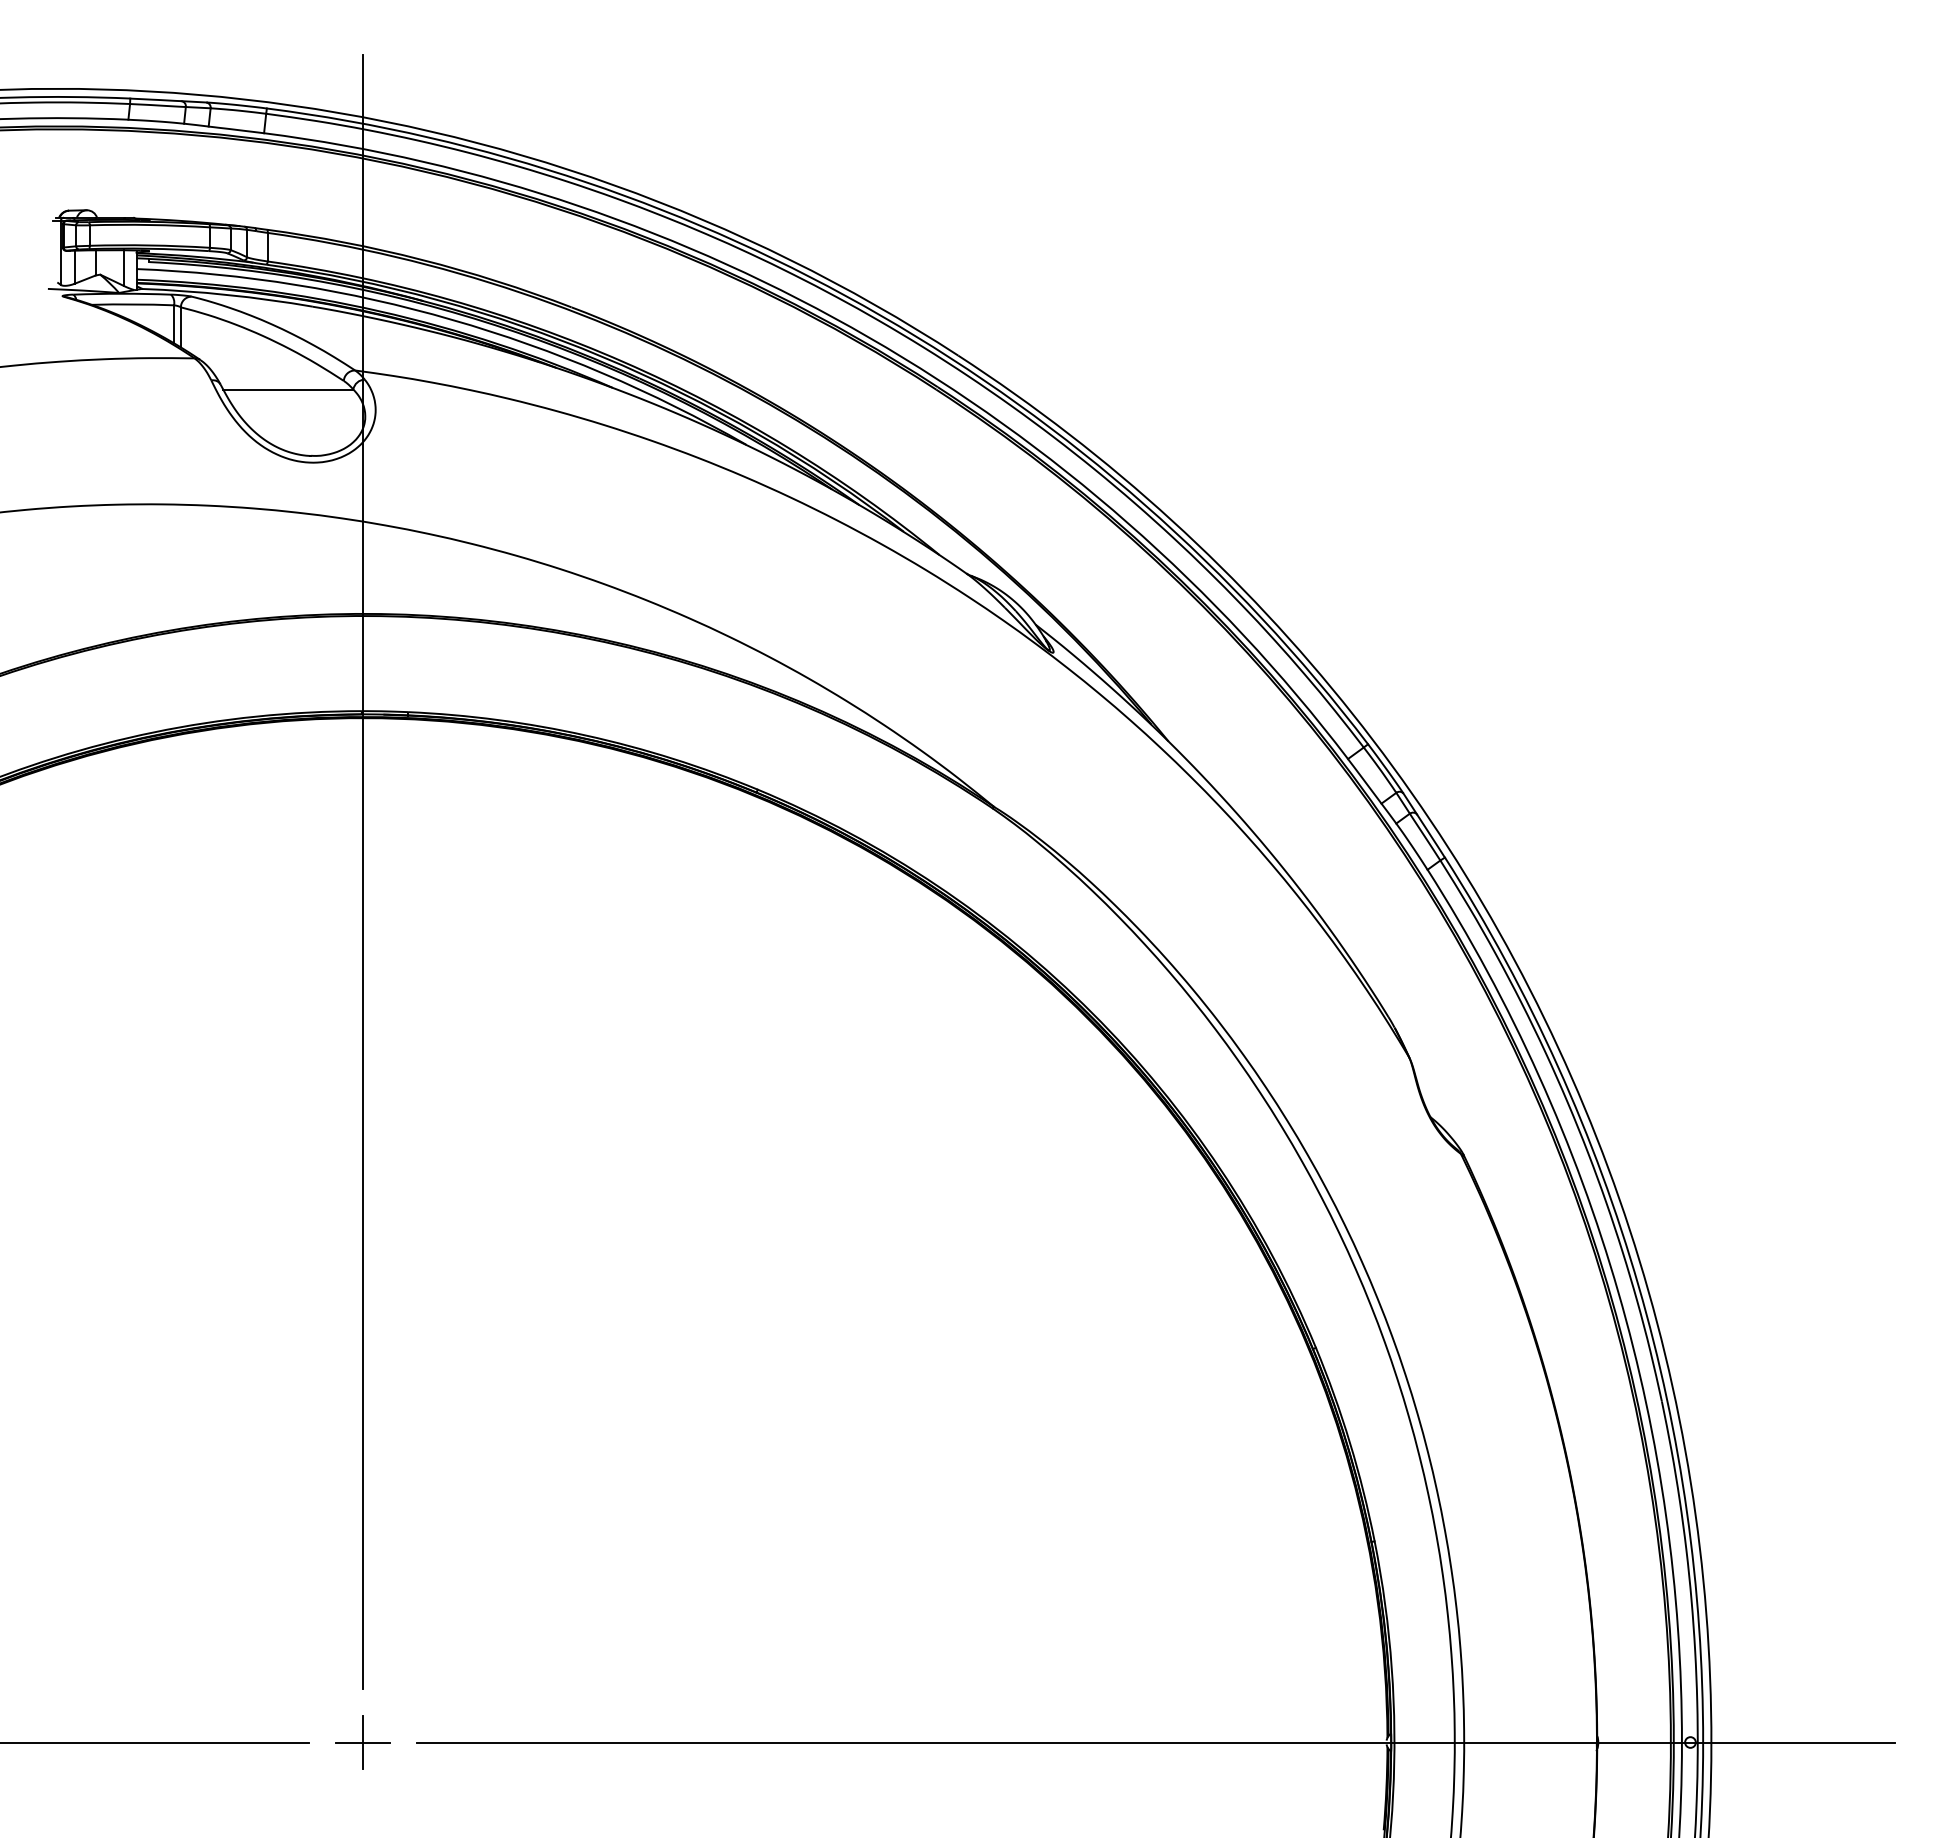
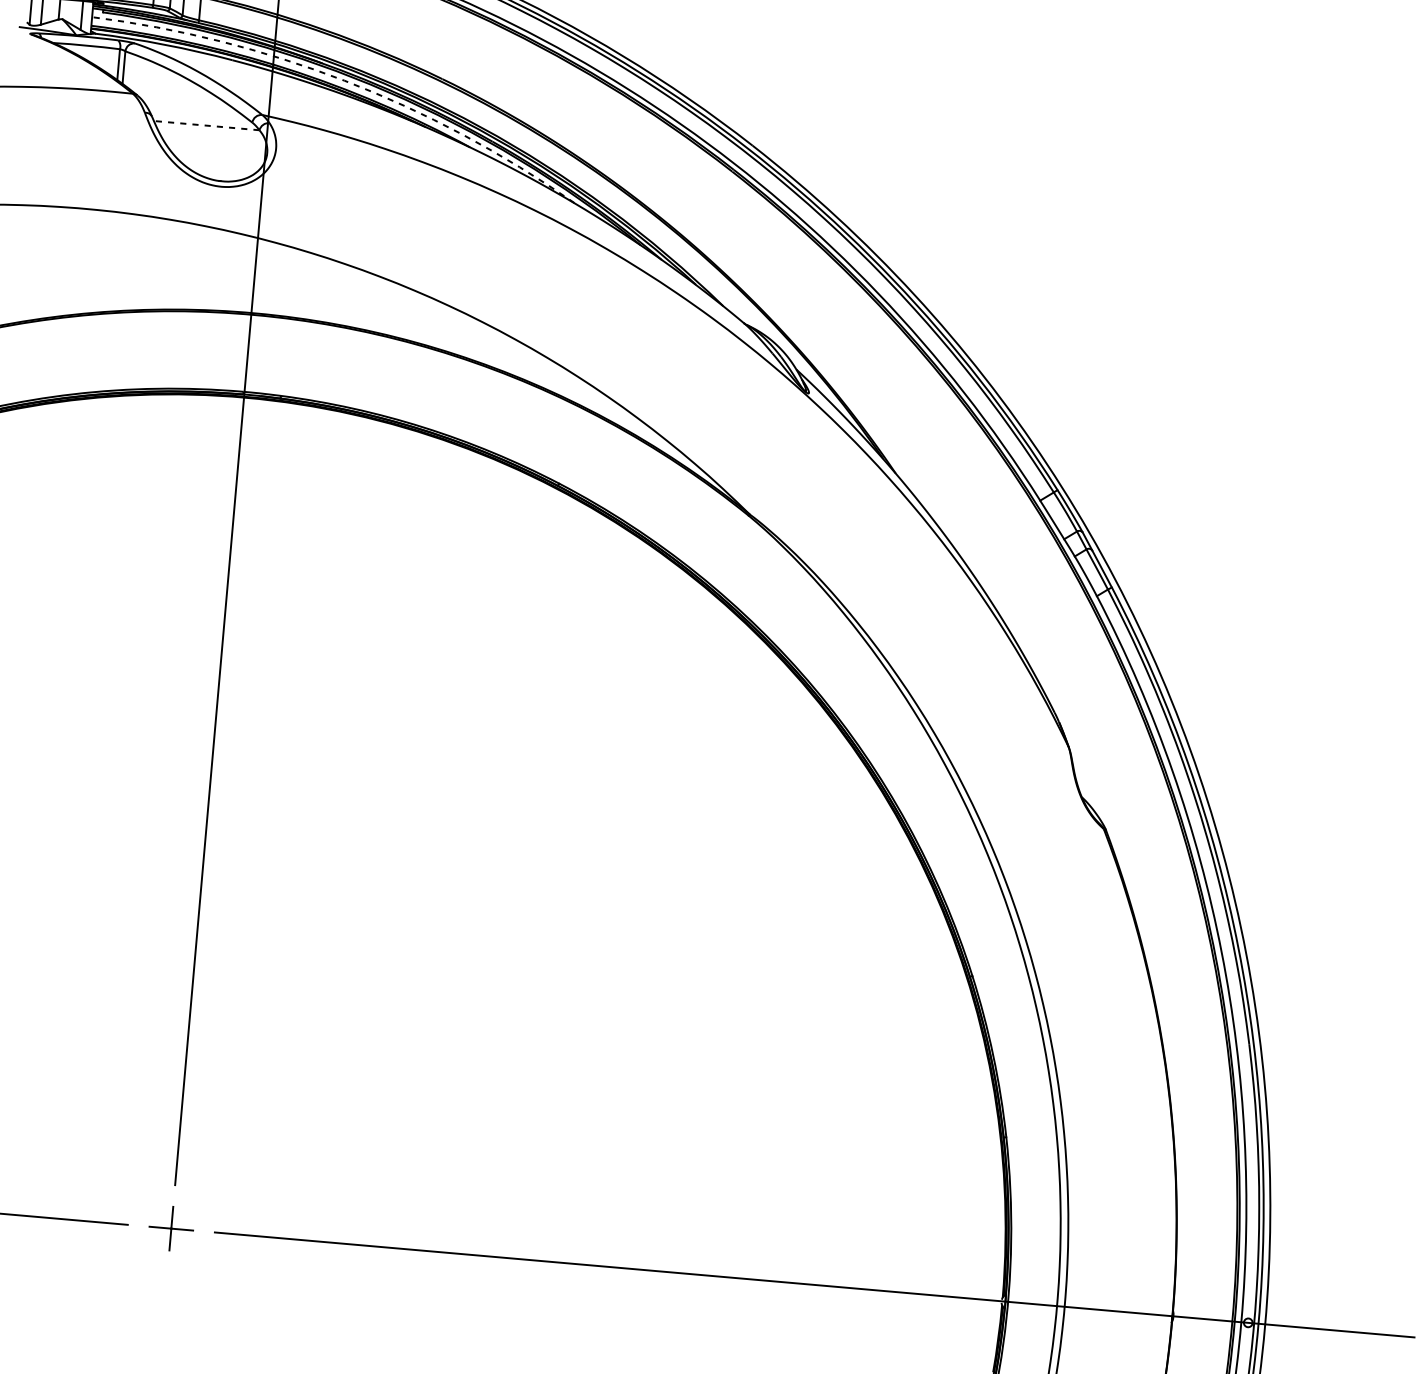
arc: (452, 319) -> (344, 80), solid -> dashed
line: (287, 389) -> (206, 125), solid -> dashed

